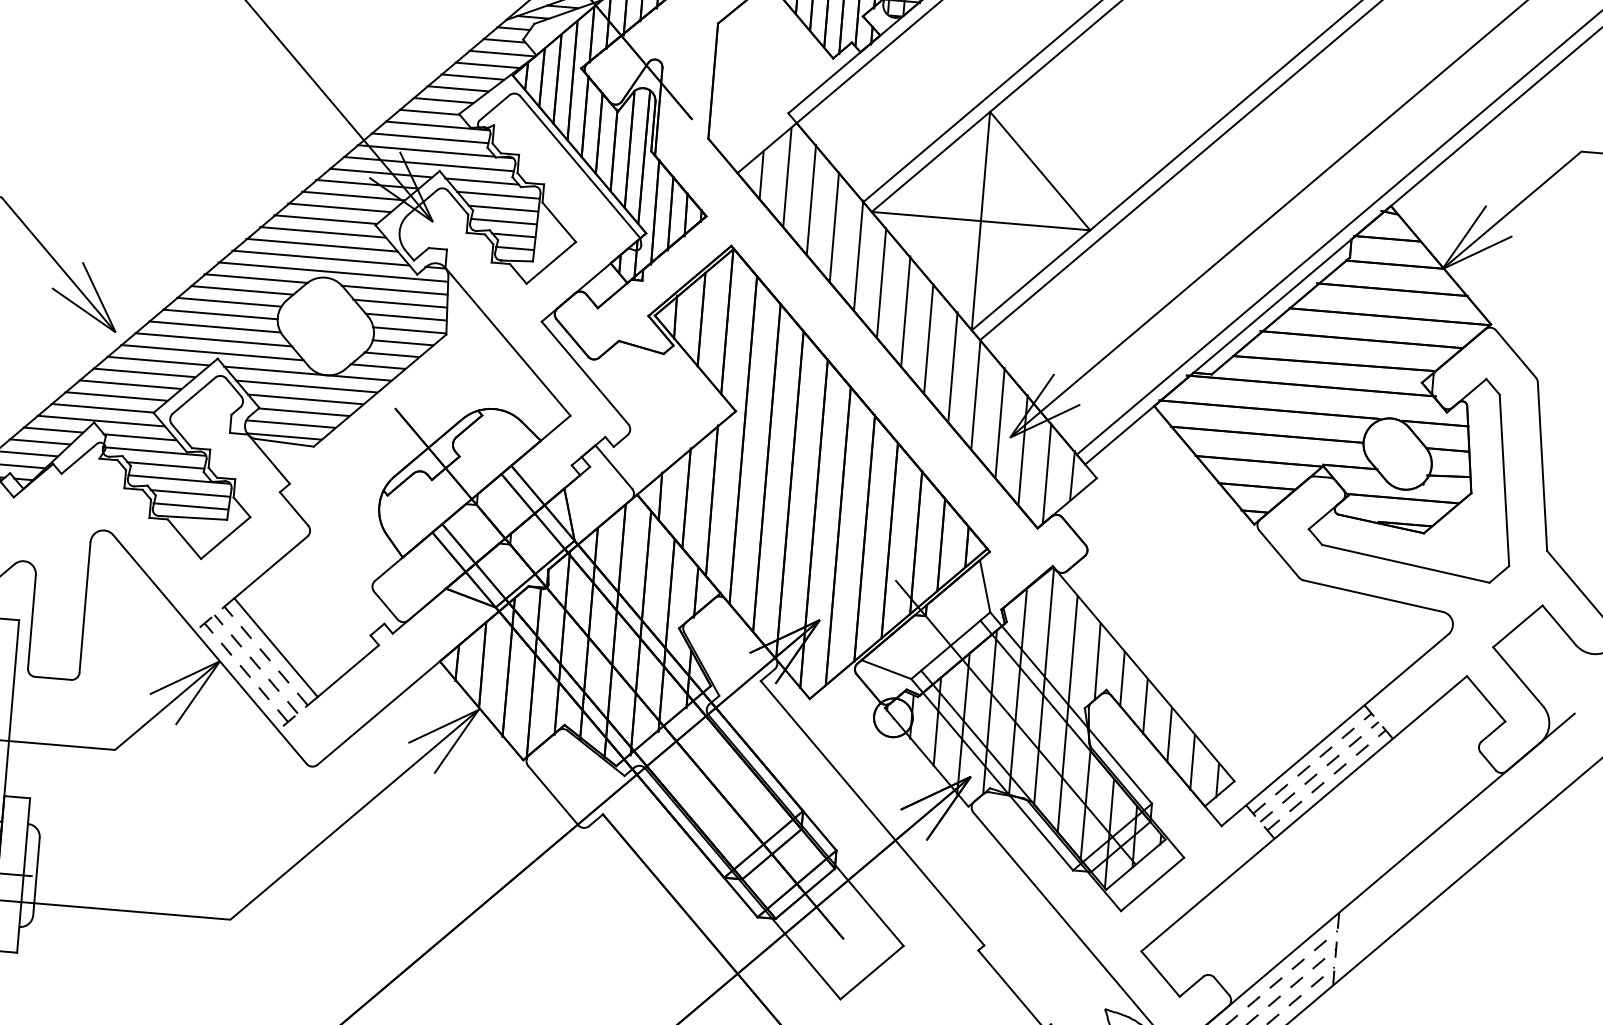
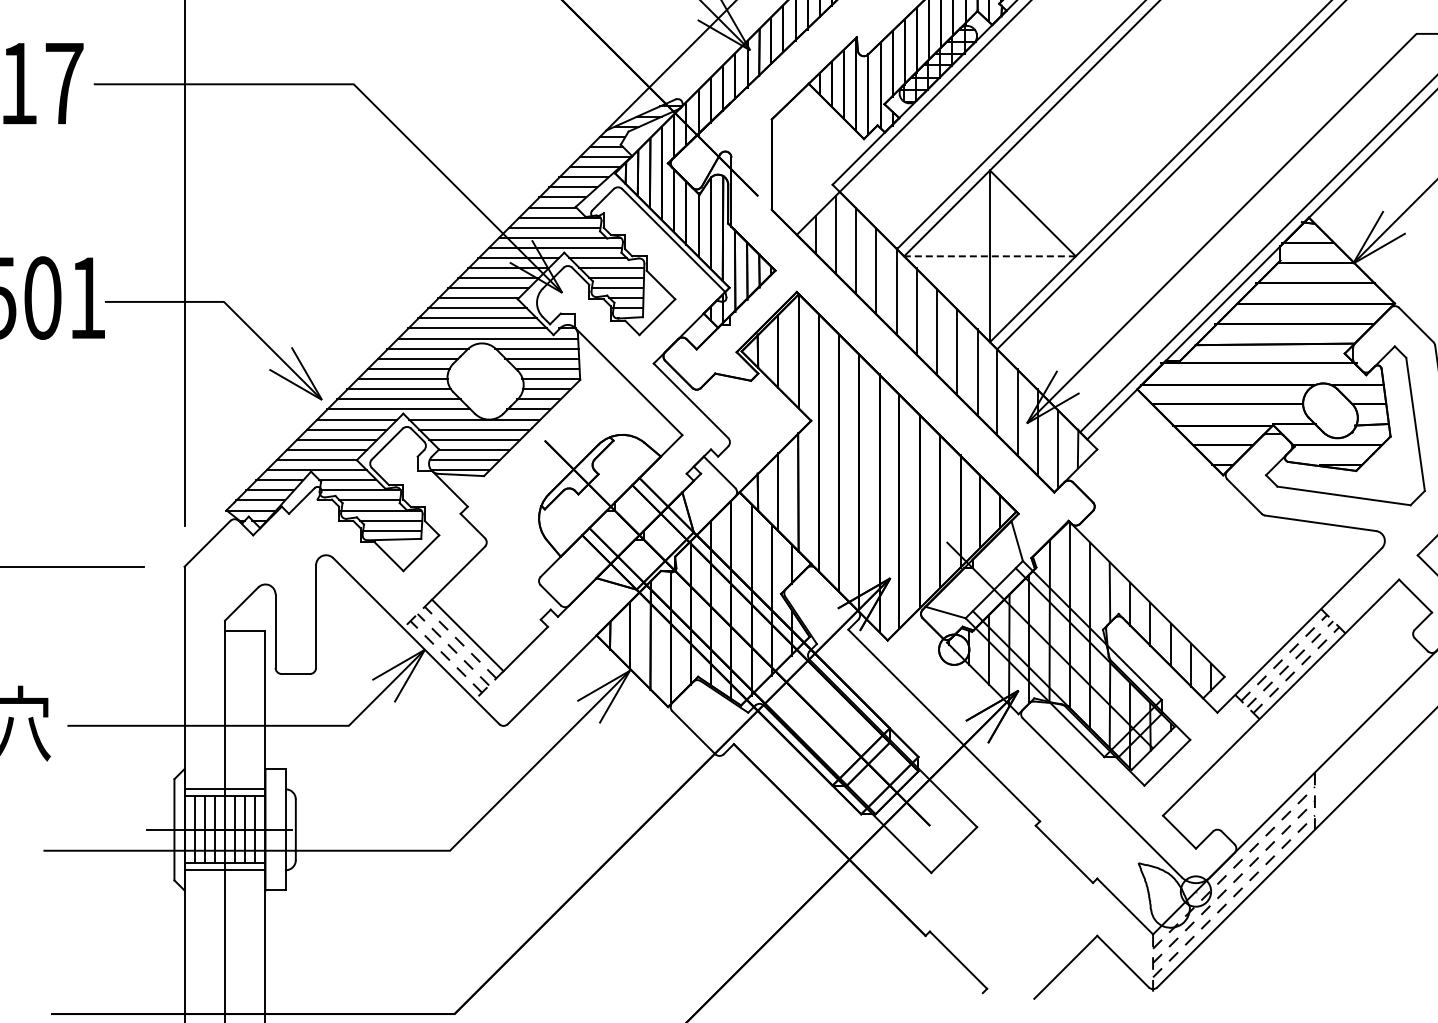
line: (980, 221) -> (989, 256), solid -> dashed

